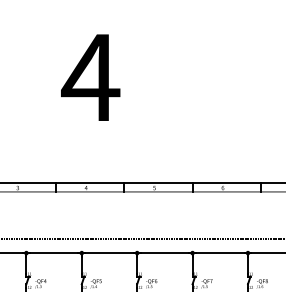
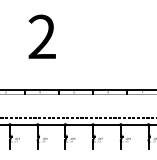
text: (89, 76) -> (41, 36), 4 -> 2

